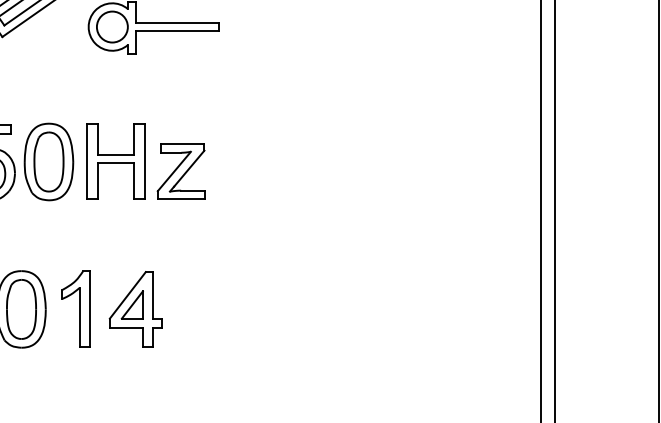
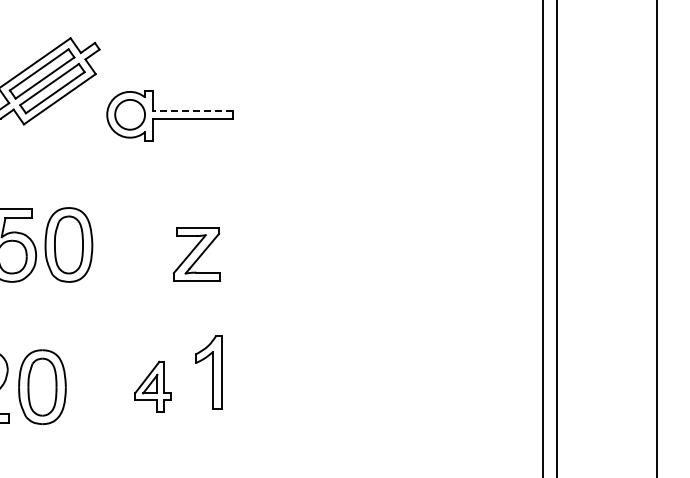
line: (177, 22) -> (192, 110), solid -> dashed
part: (115, 161) -> (133, 244), removed
part: (75, 308) -> (208, 372), moved
part: (135, 308) -> (152, 386), size x0.7

